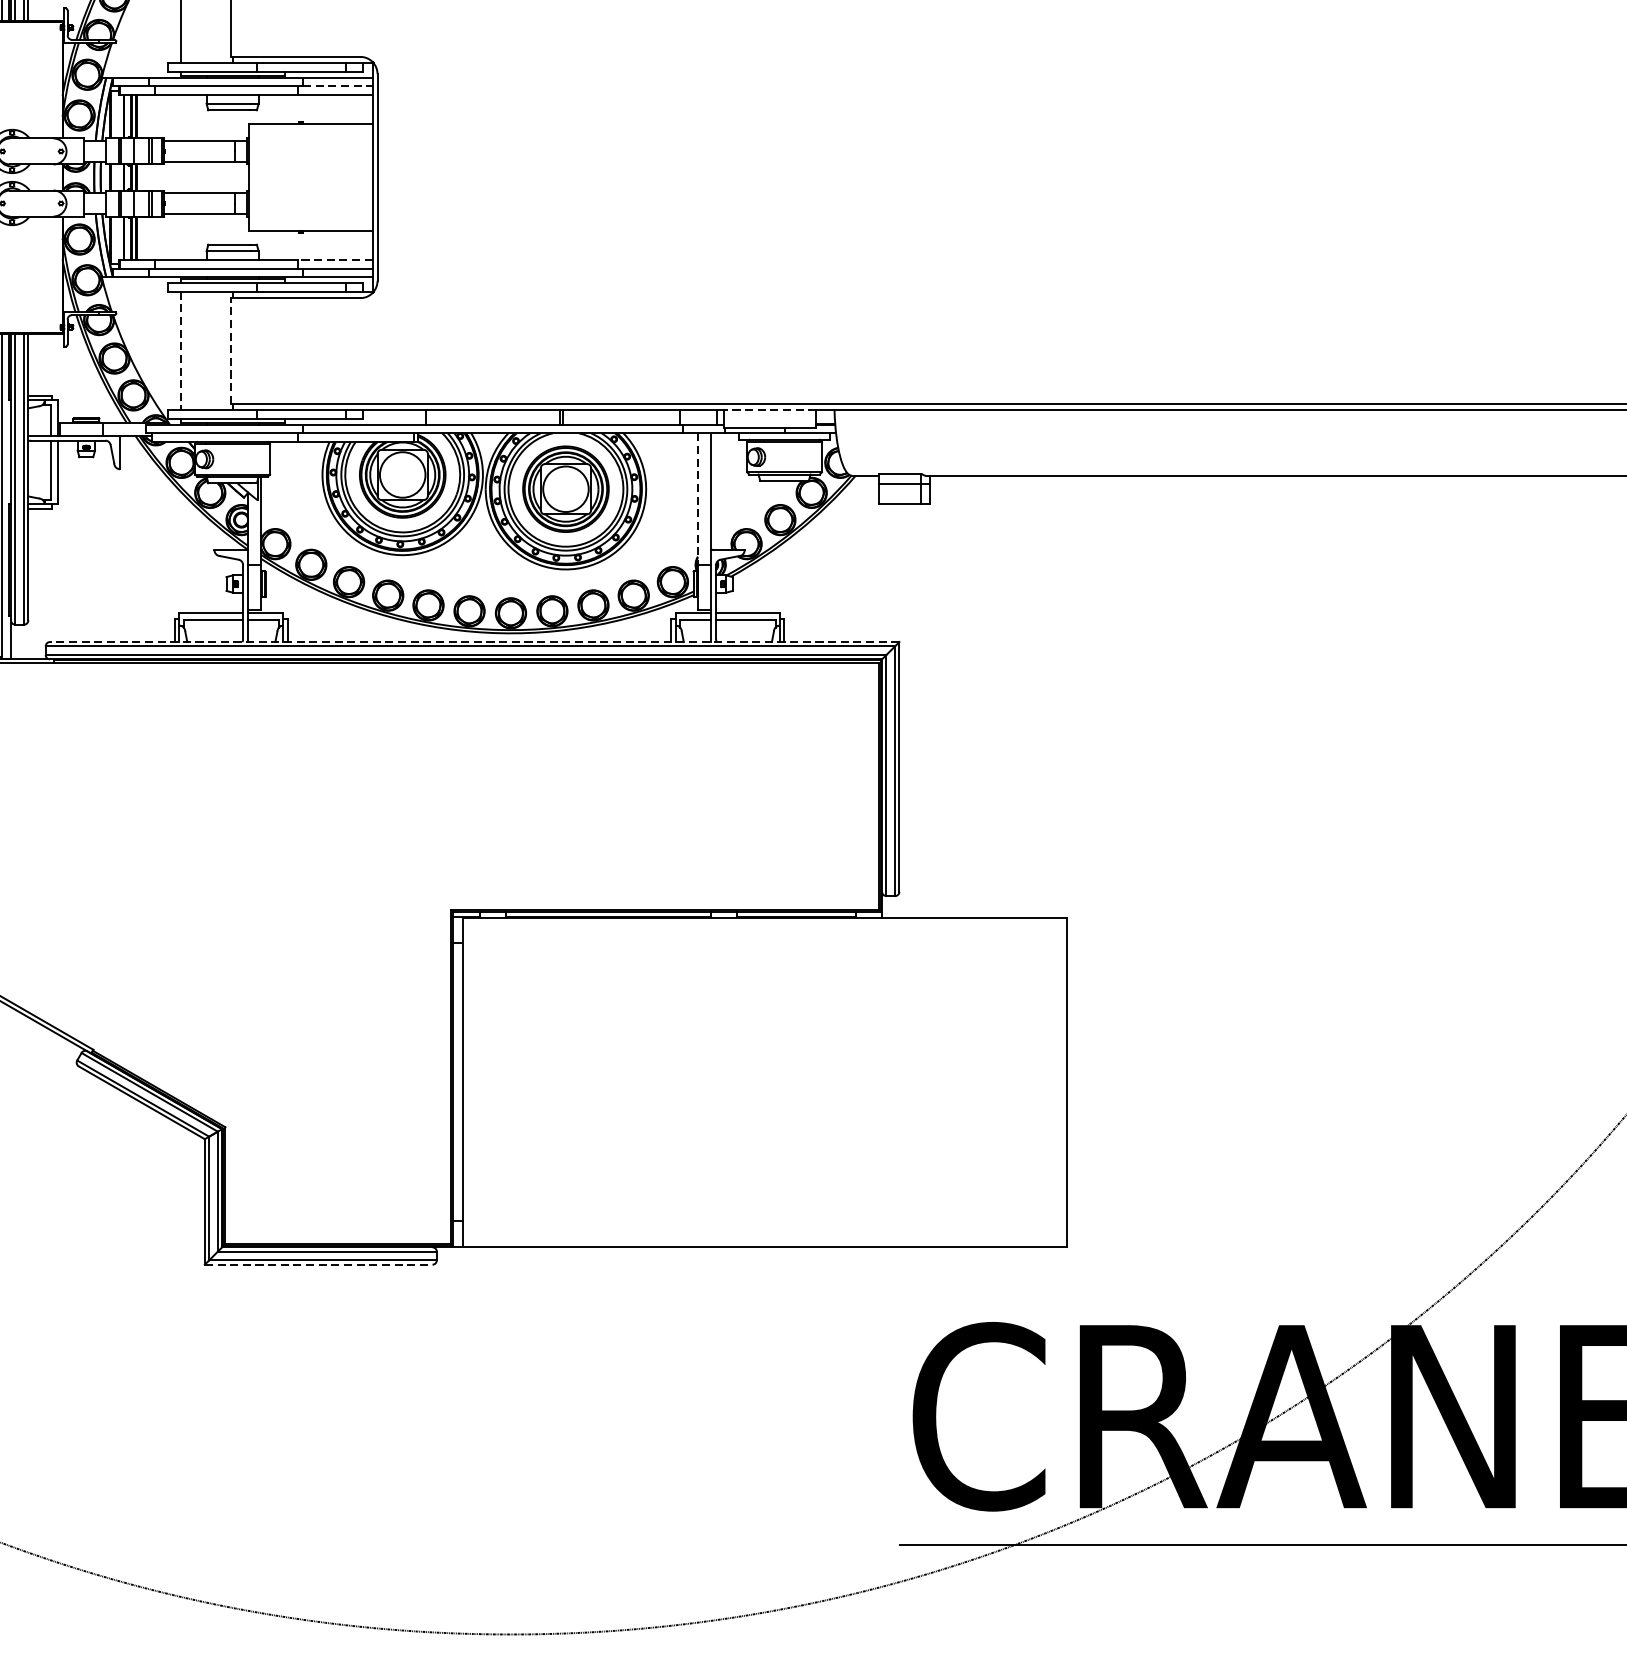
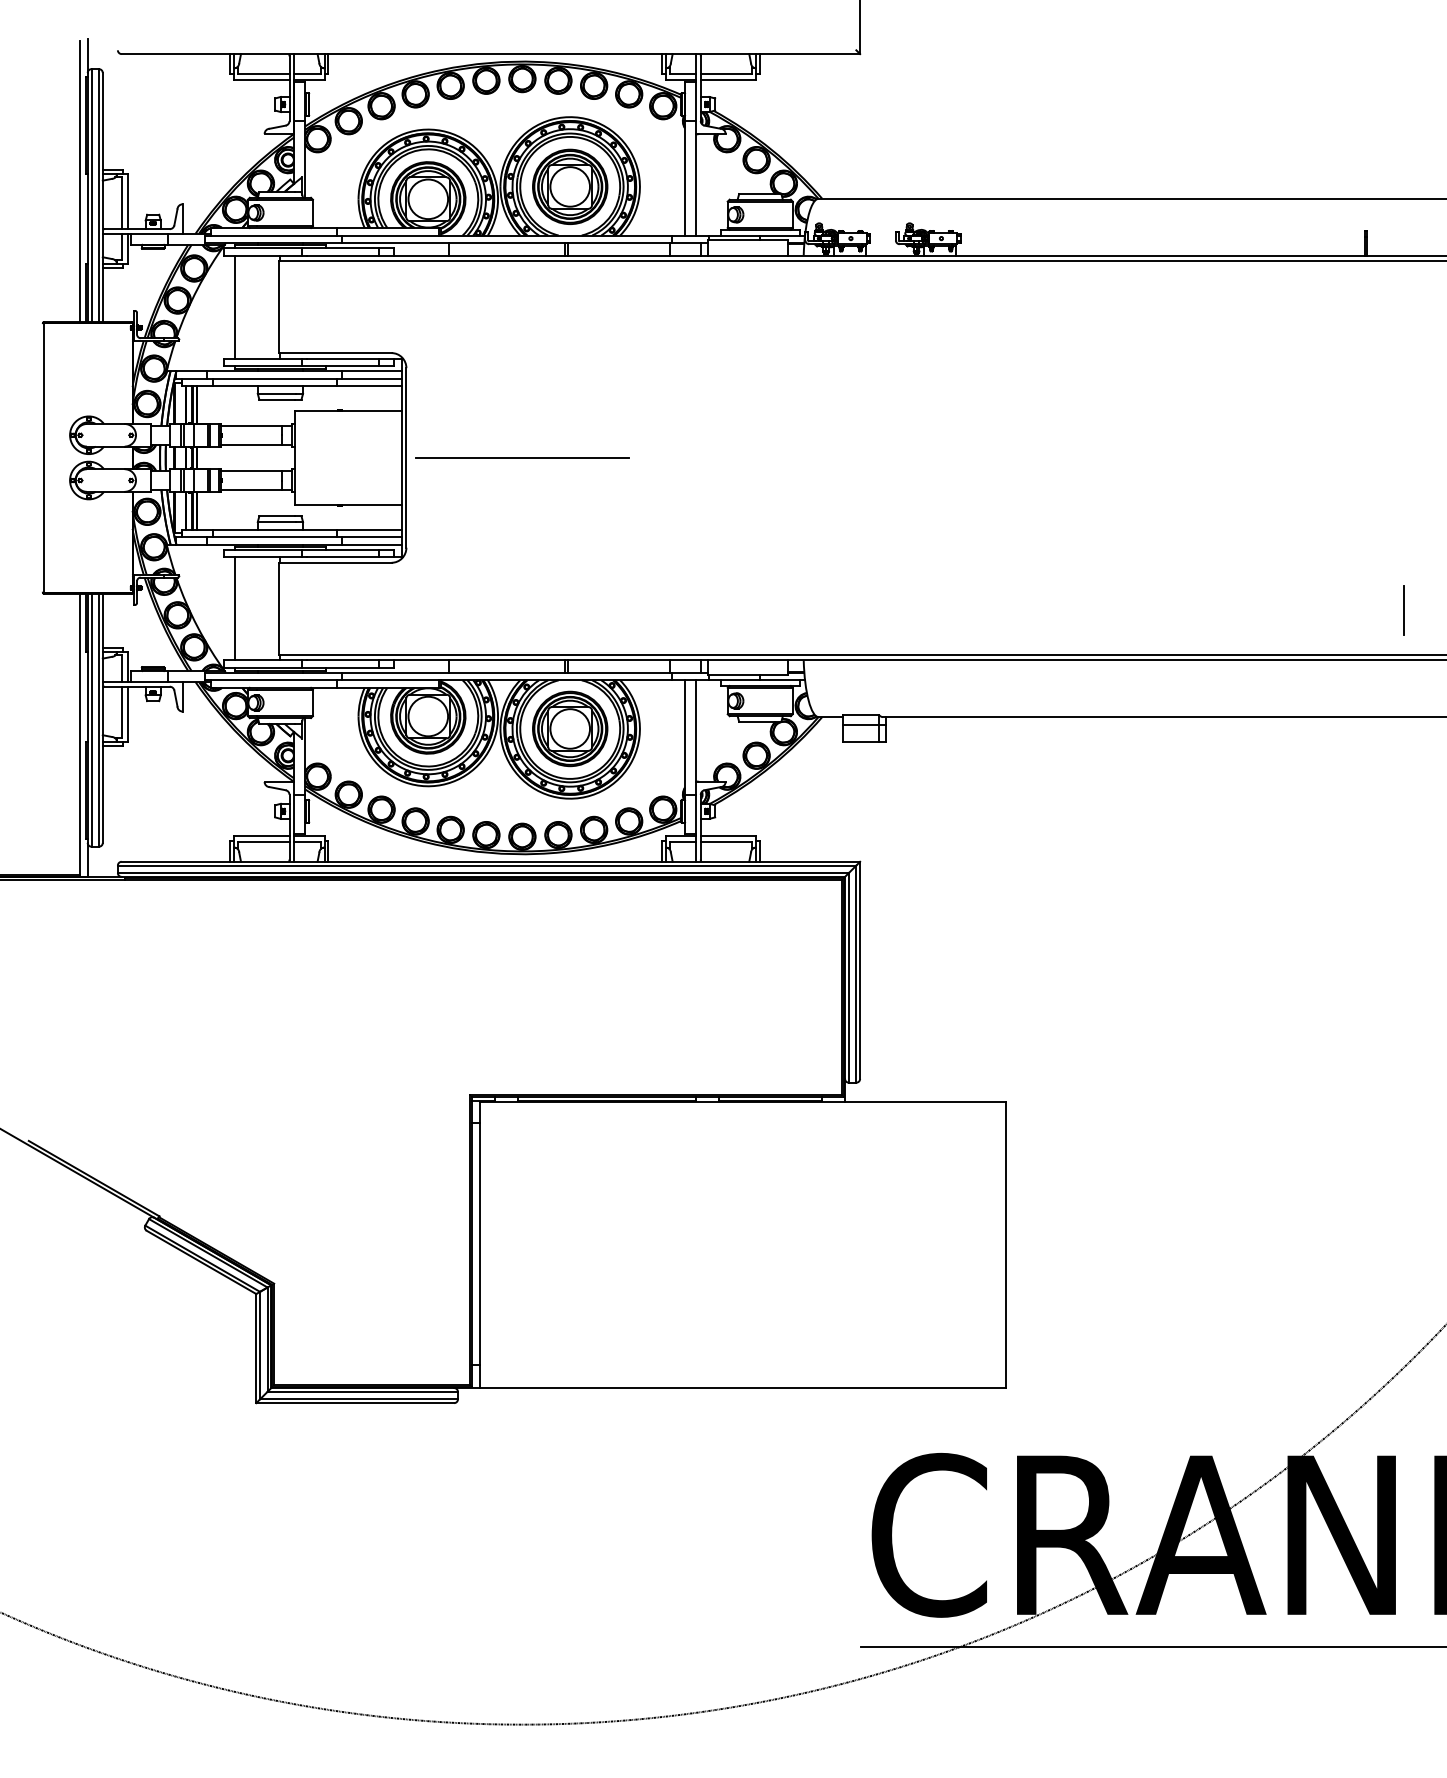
line: (338, 86) -> (372, 378), dashed -> solid
line: (509, 177) -> (521, 457), added
line: (335, 259) -> (369, 529), dashed -> solid
line: (180, 350) -> (235, 608), dashed -> solid
line: (230, 350) -> (278, 608), dashed -> solid
line: (1524, 352) -> (1403, 610), added
line: (769, 410) -> (747, 660), dashed -> solid
line: (698, 499) -> (685, 737), dashed -> solid
line: (474, 641) -> (490, 861), dashed -> solid
line: (318, 1265) -> (355, 1403), dashed -> solid

